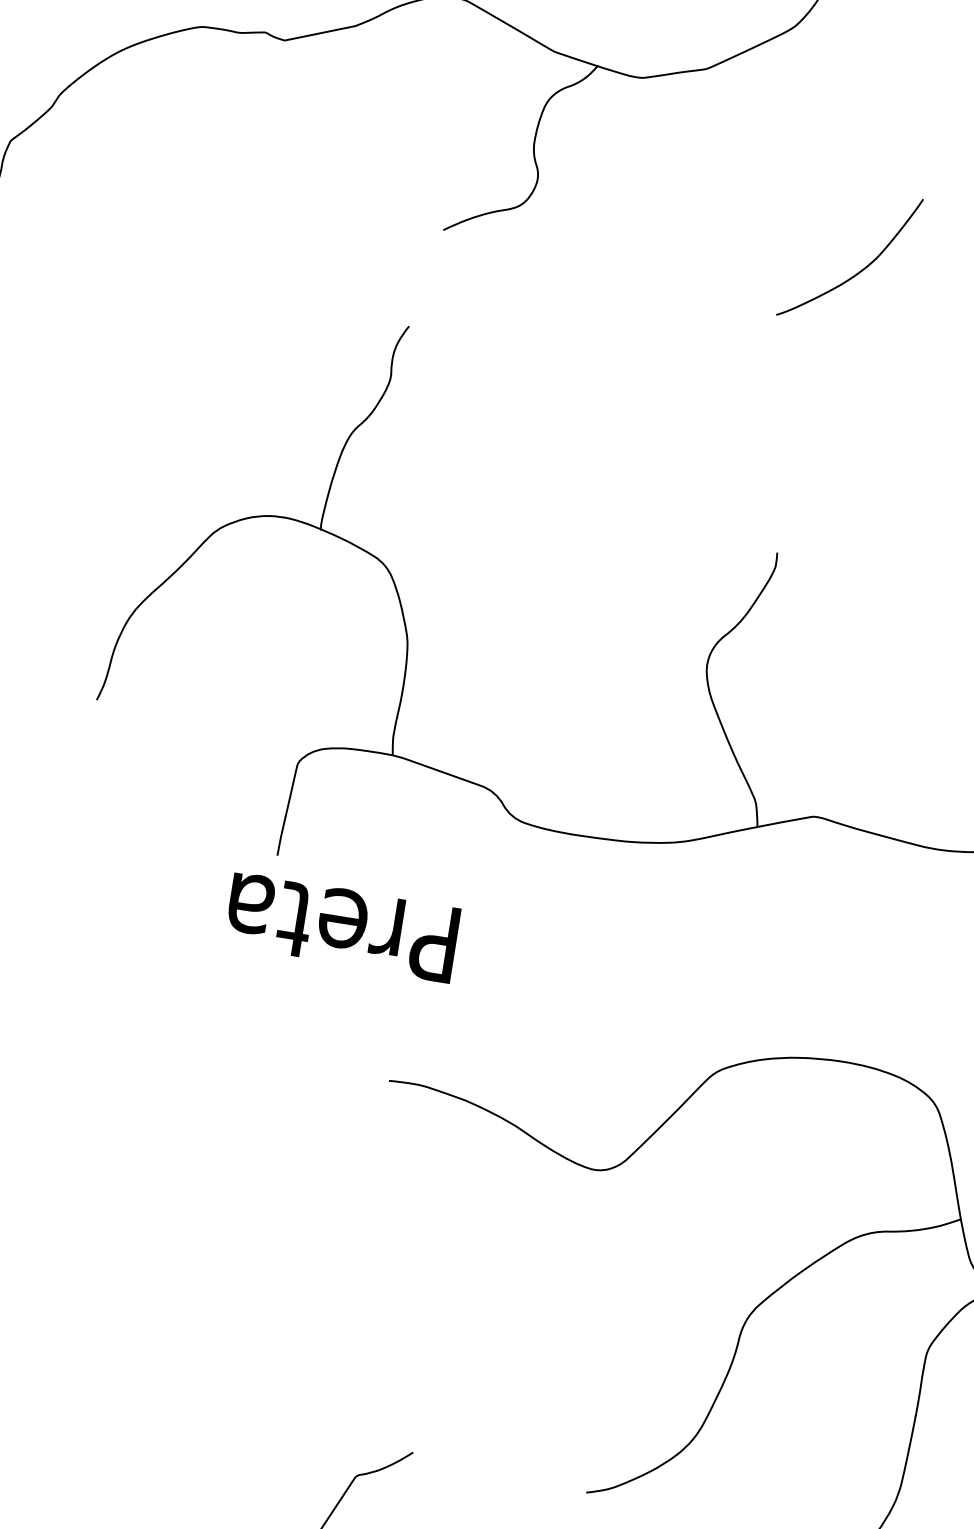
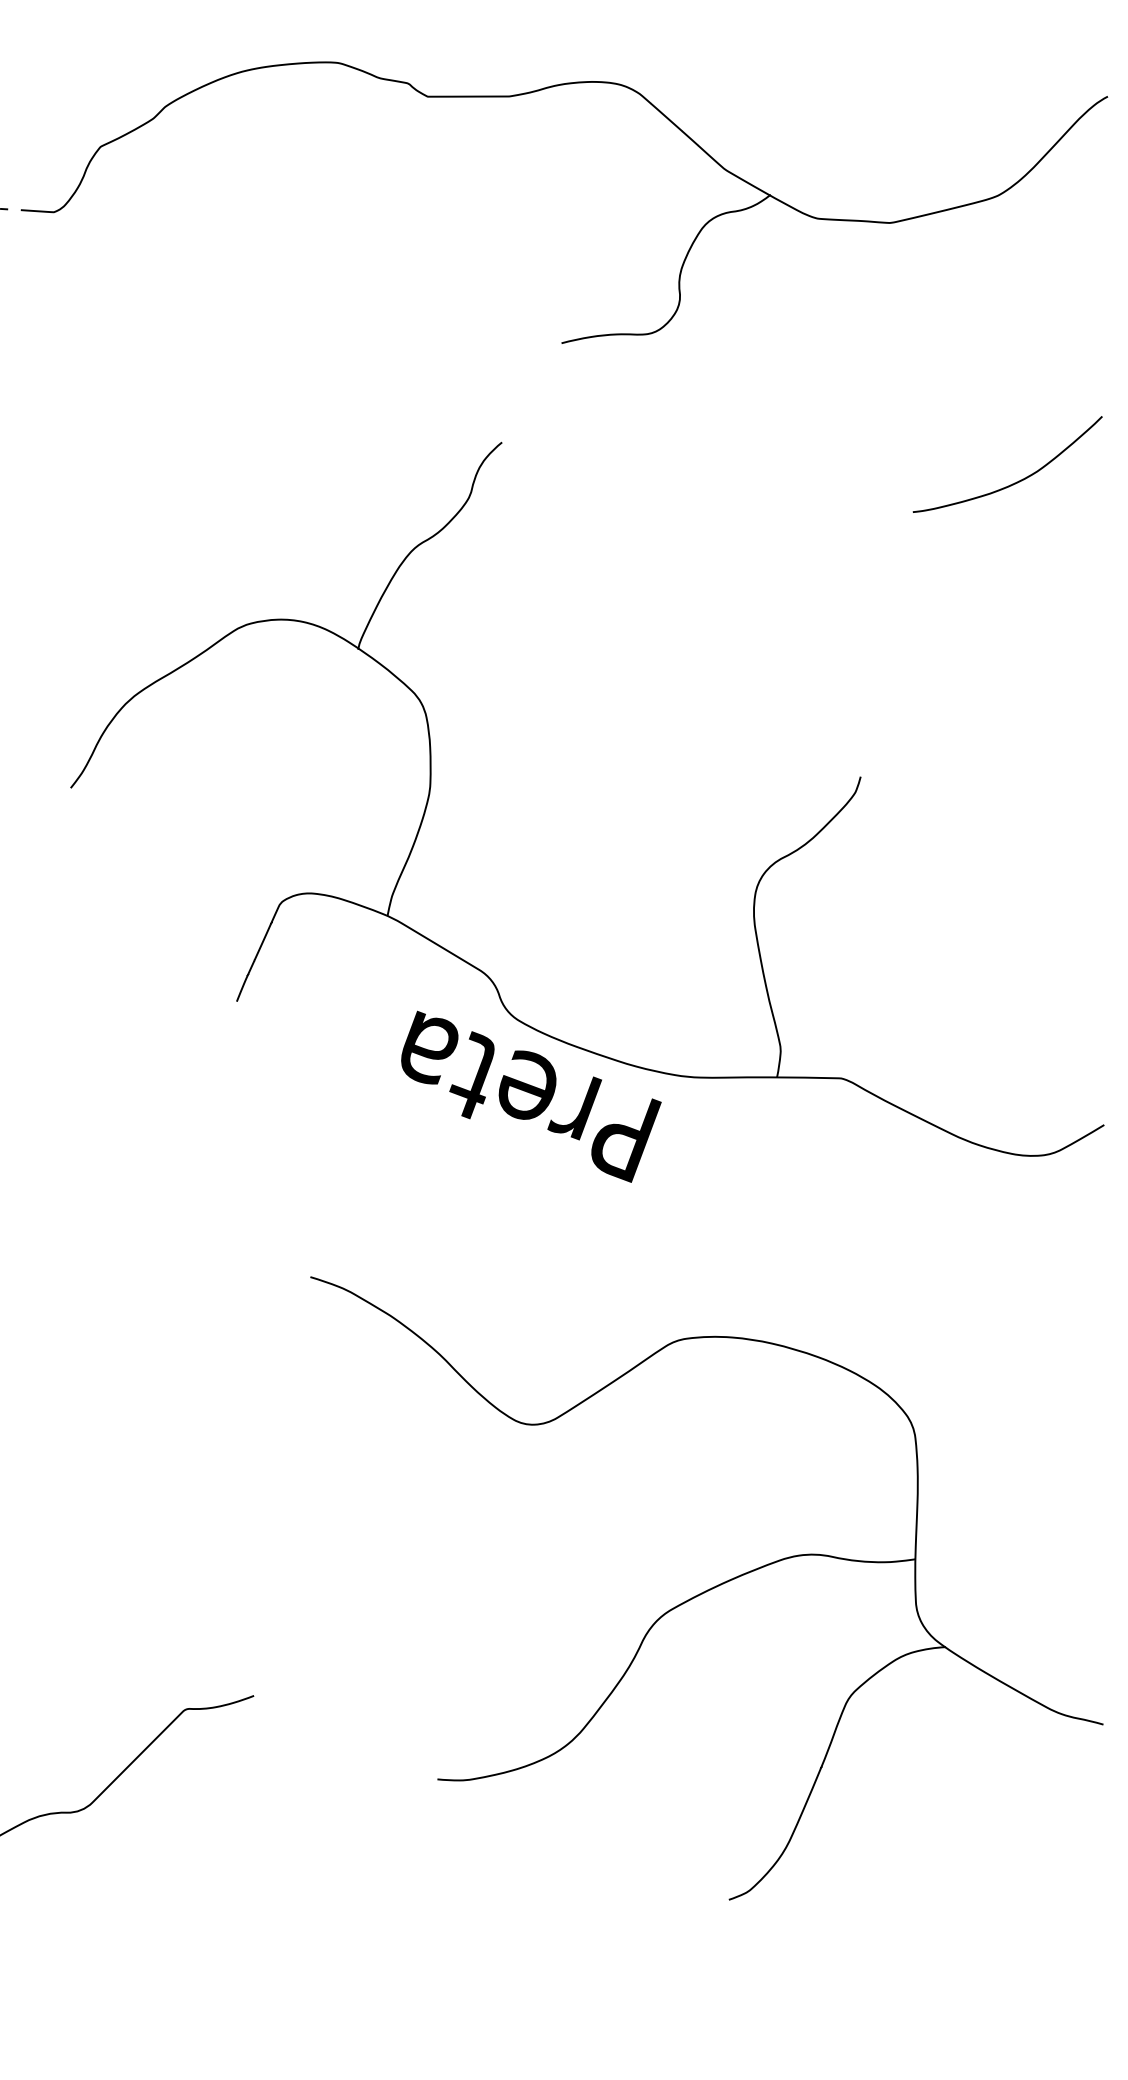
text: (348, 926) -> (531, 1096), moved

